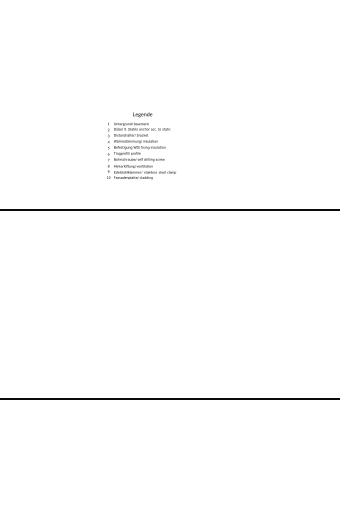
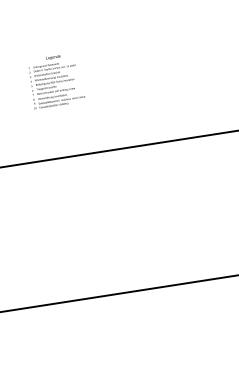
text: (141, 145) -> (56, 80), moved

